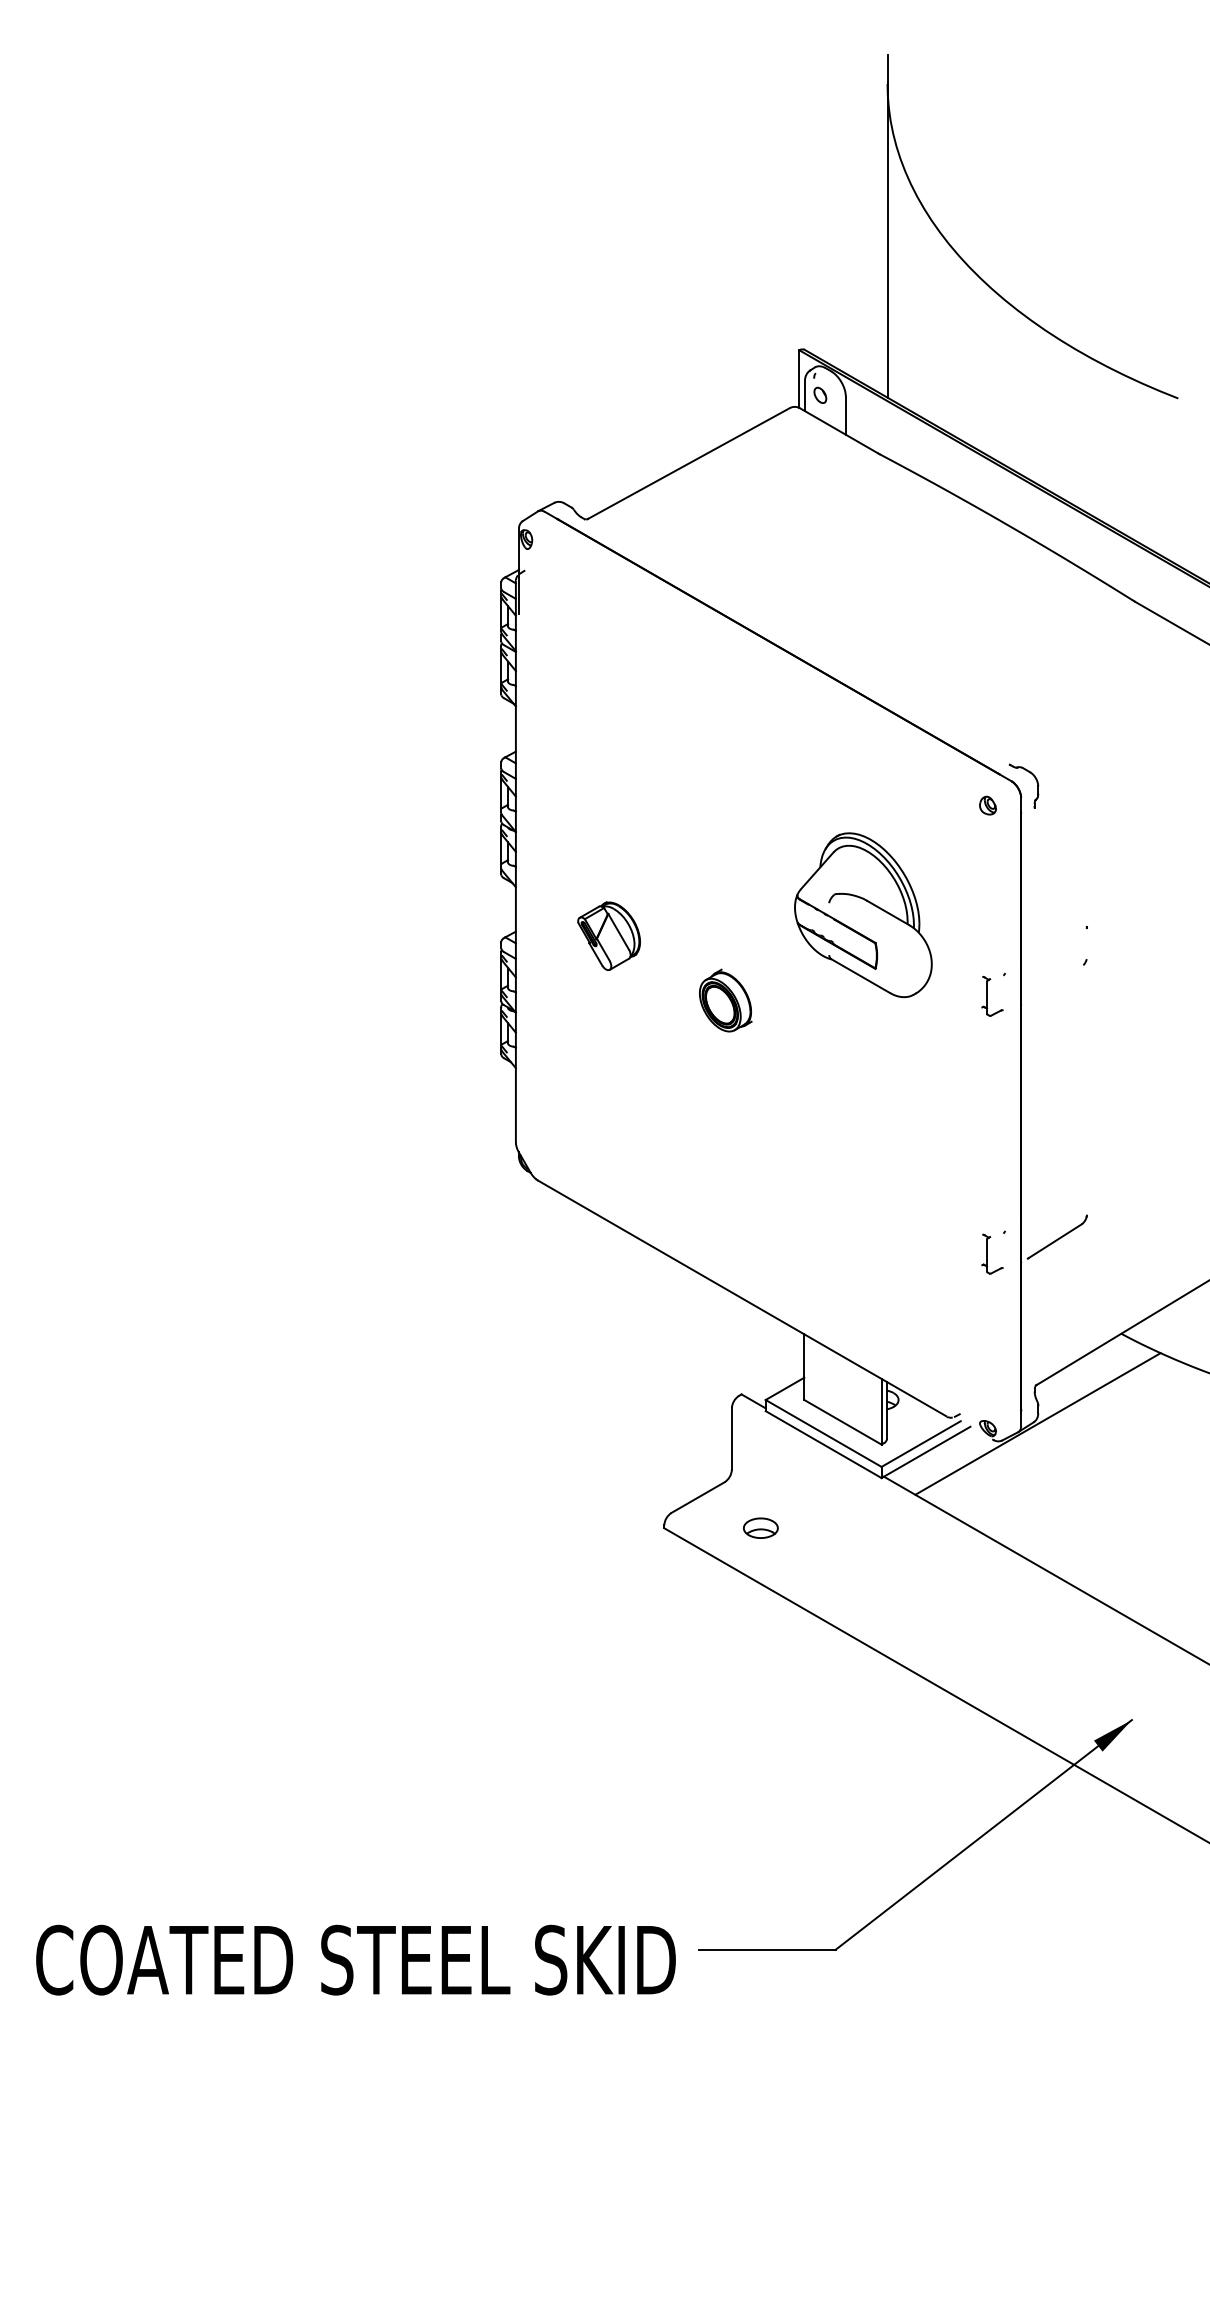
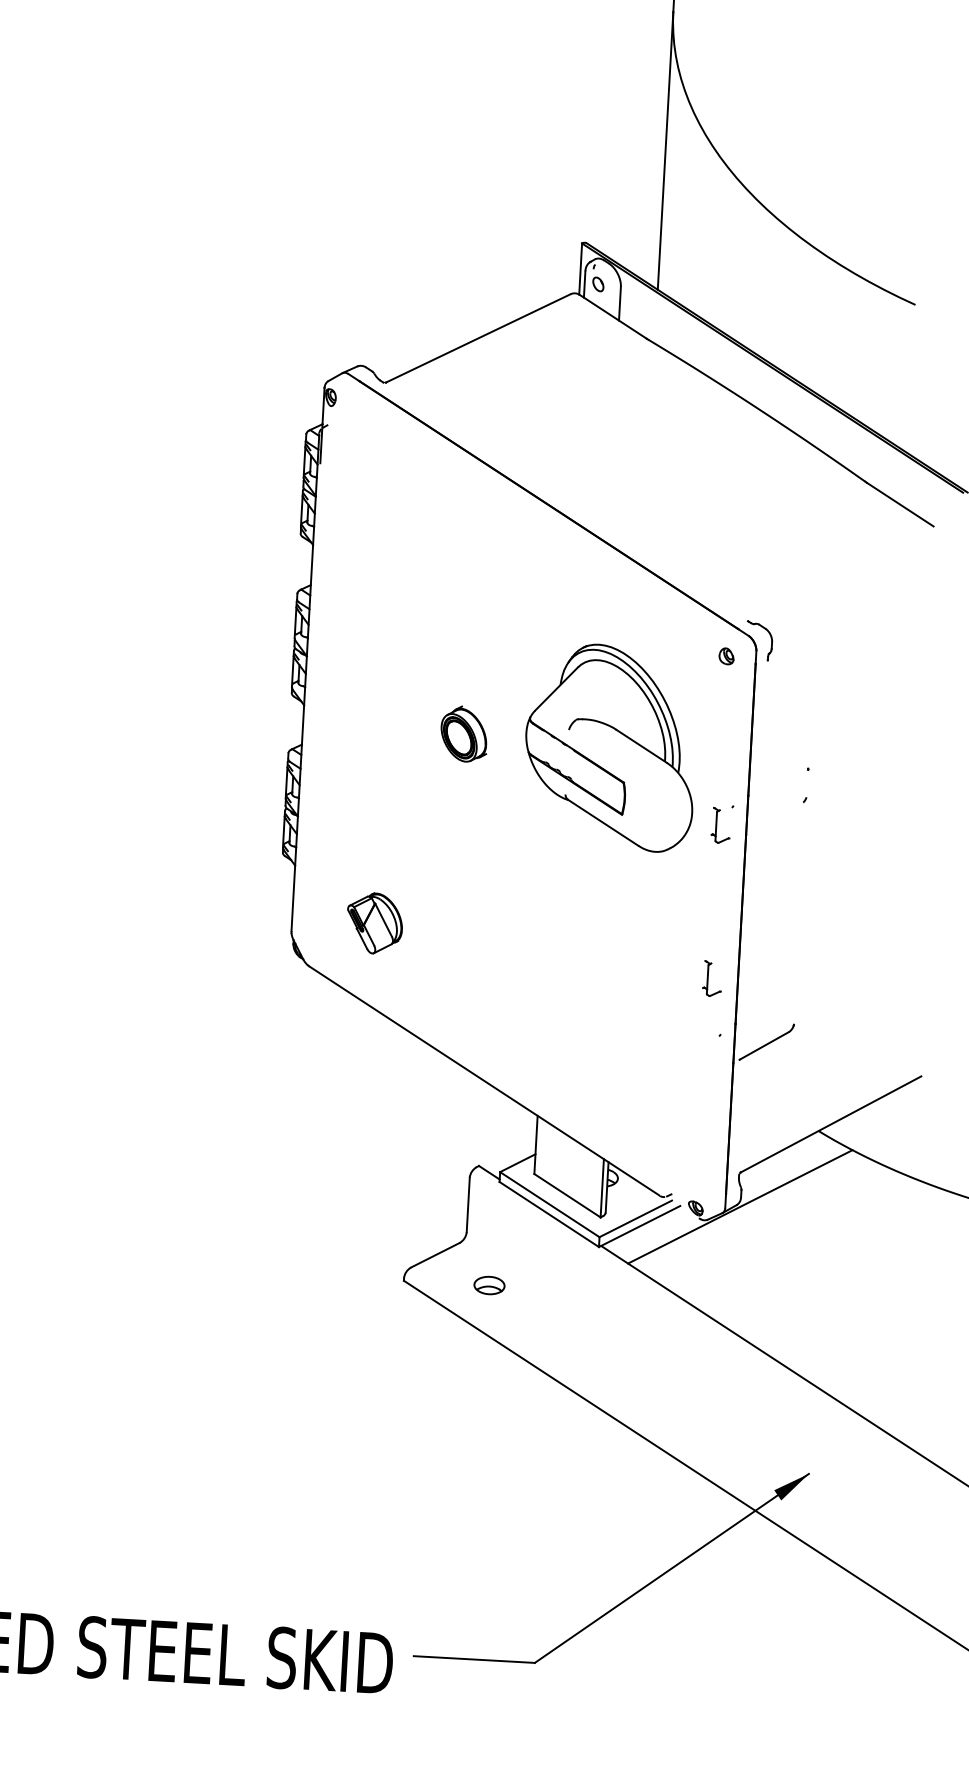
part: (863, 914) -> (610, 746), size x1.4
part: (608, 935) -> (374, 922), moved
part: (725, 1000) -> (464, 734), moved
part: (992, 1253) -> (712, 978), moved

